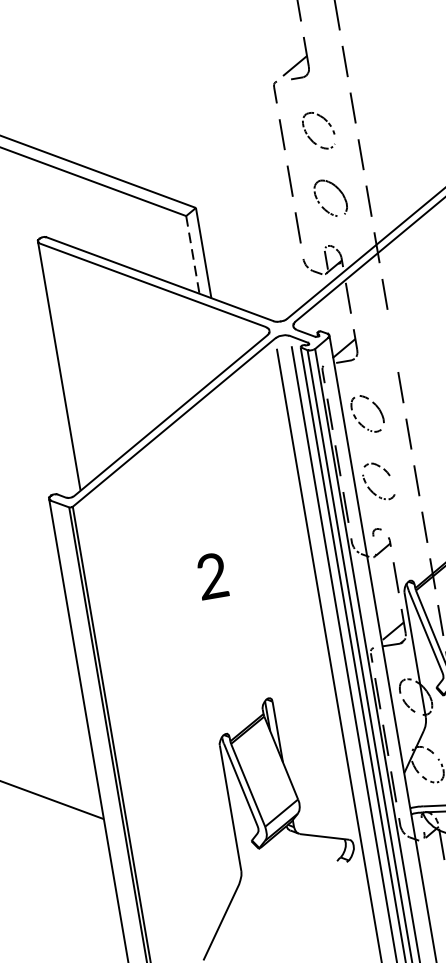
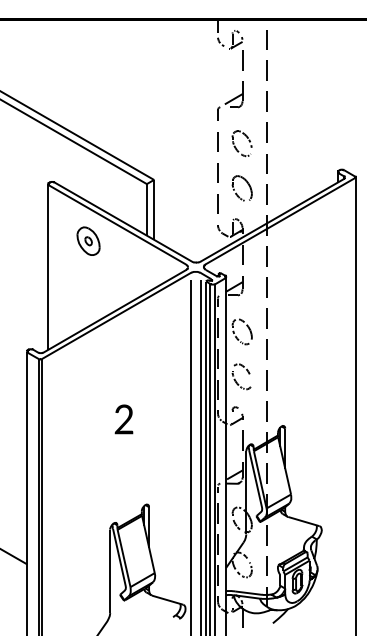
line: (192, 254) -> (146, 209), dashed -> solid
part: (112, 315) -> (88, 240), added
line: (392, 340) -> (266, 287), added

